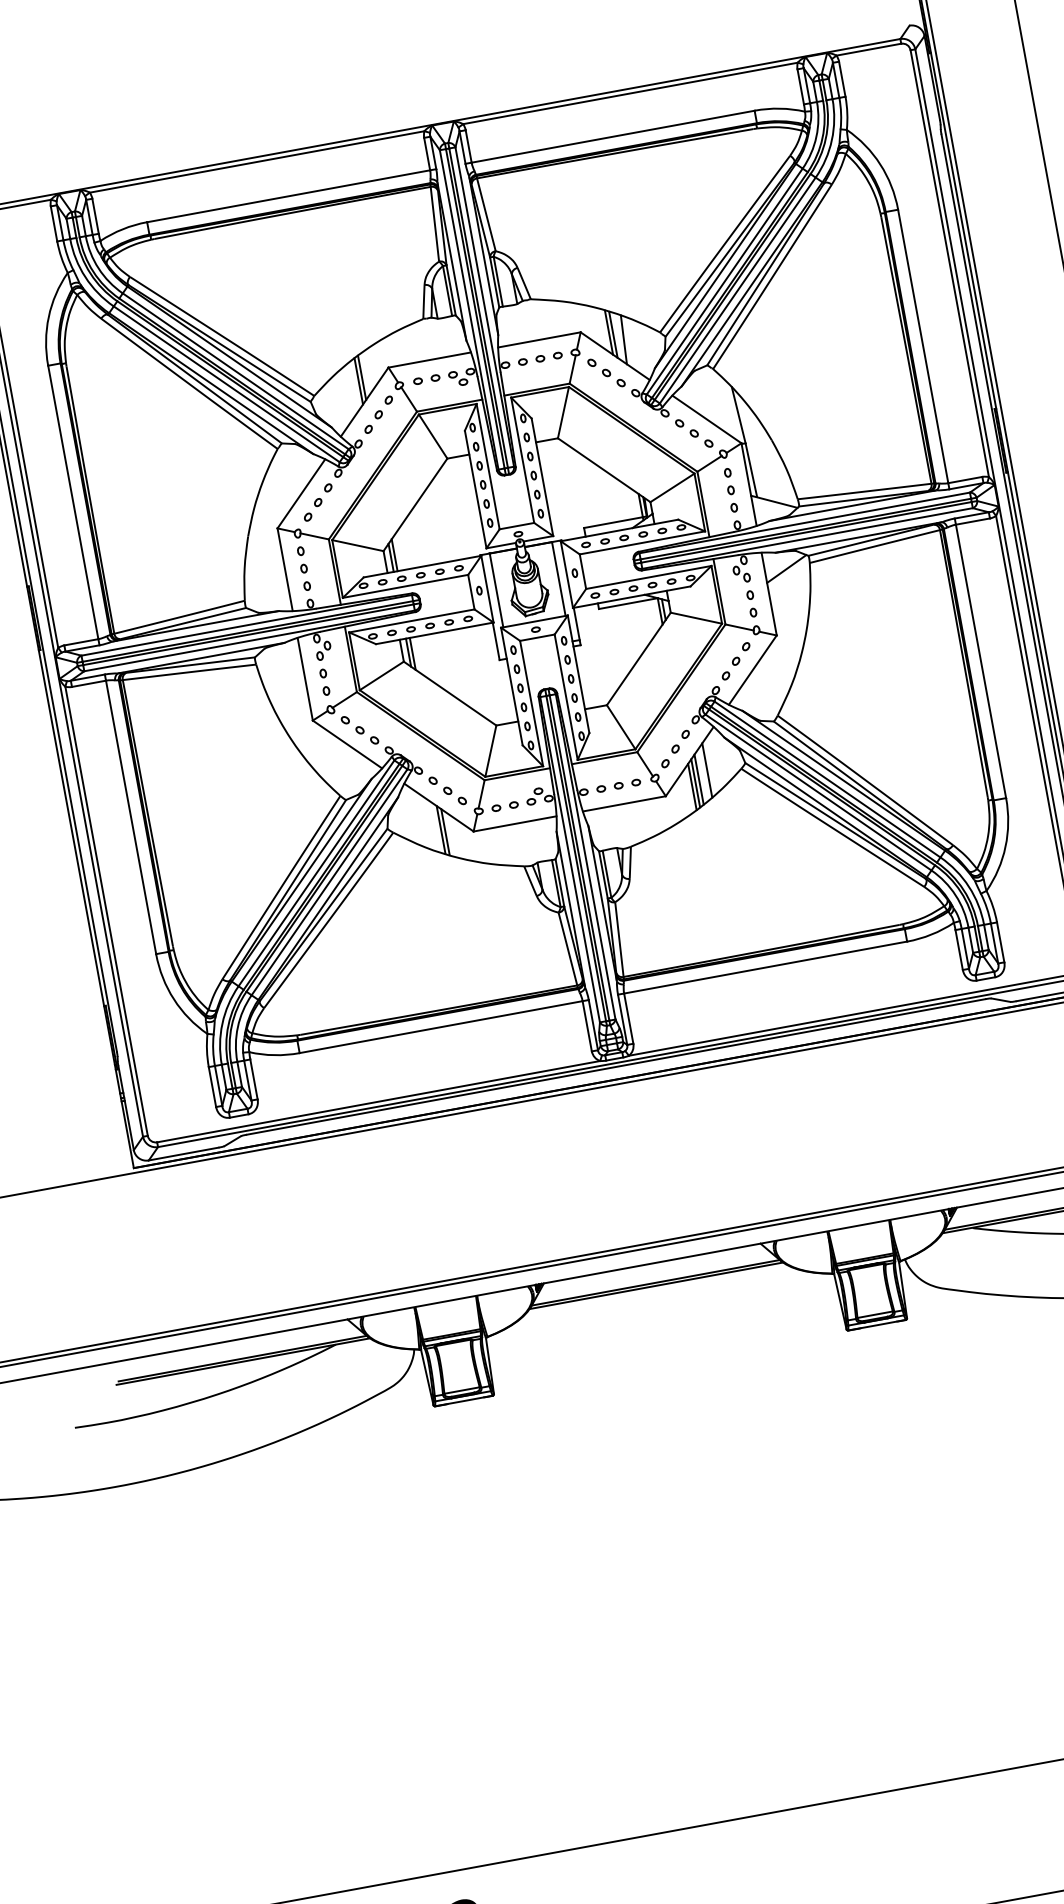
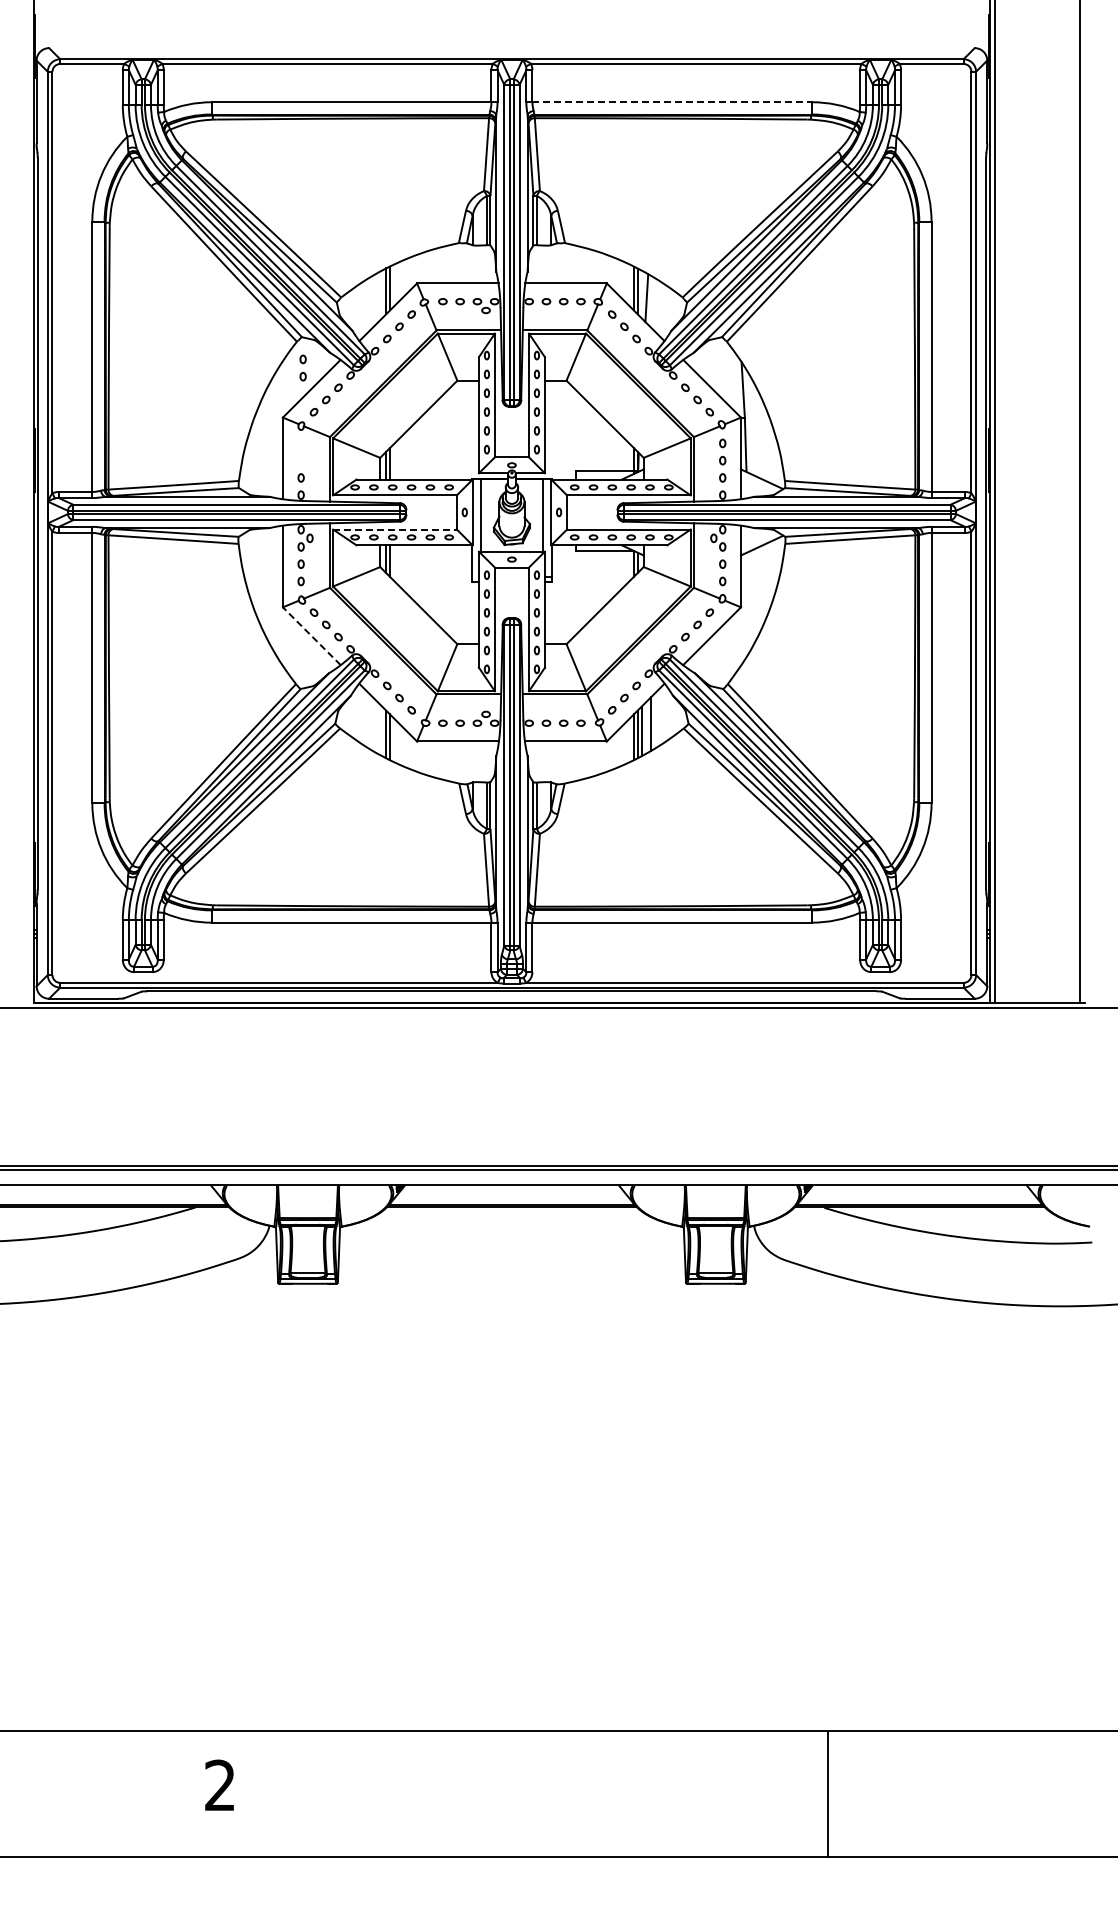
line: (613, 136) -> (672, 102), solid -> dashed
part: (301, 559) -> (302, 367), moved
line: (411, 621) -> (394, 529), solid -> dashed
line: (347, 744) -> (311, 636), solid -> dashed

